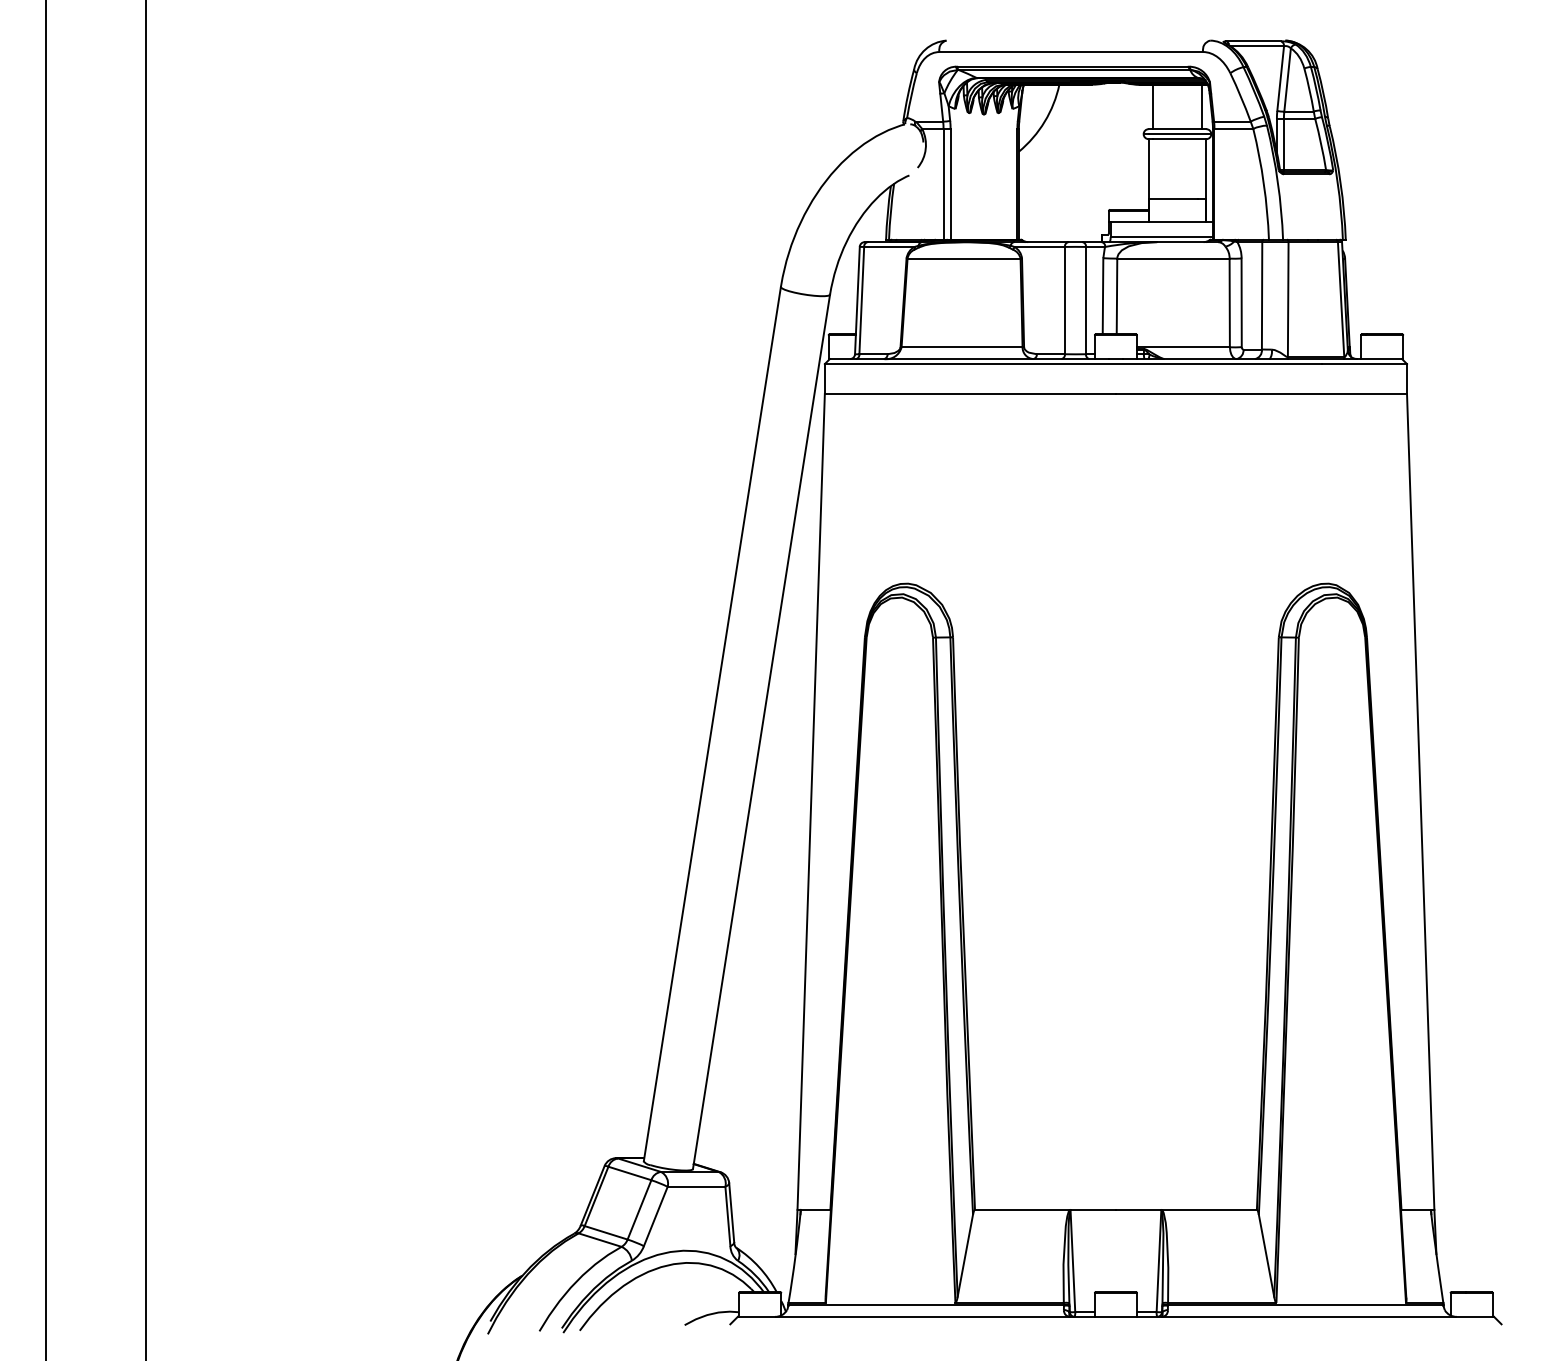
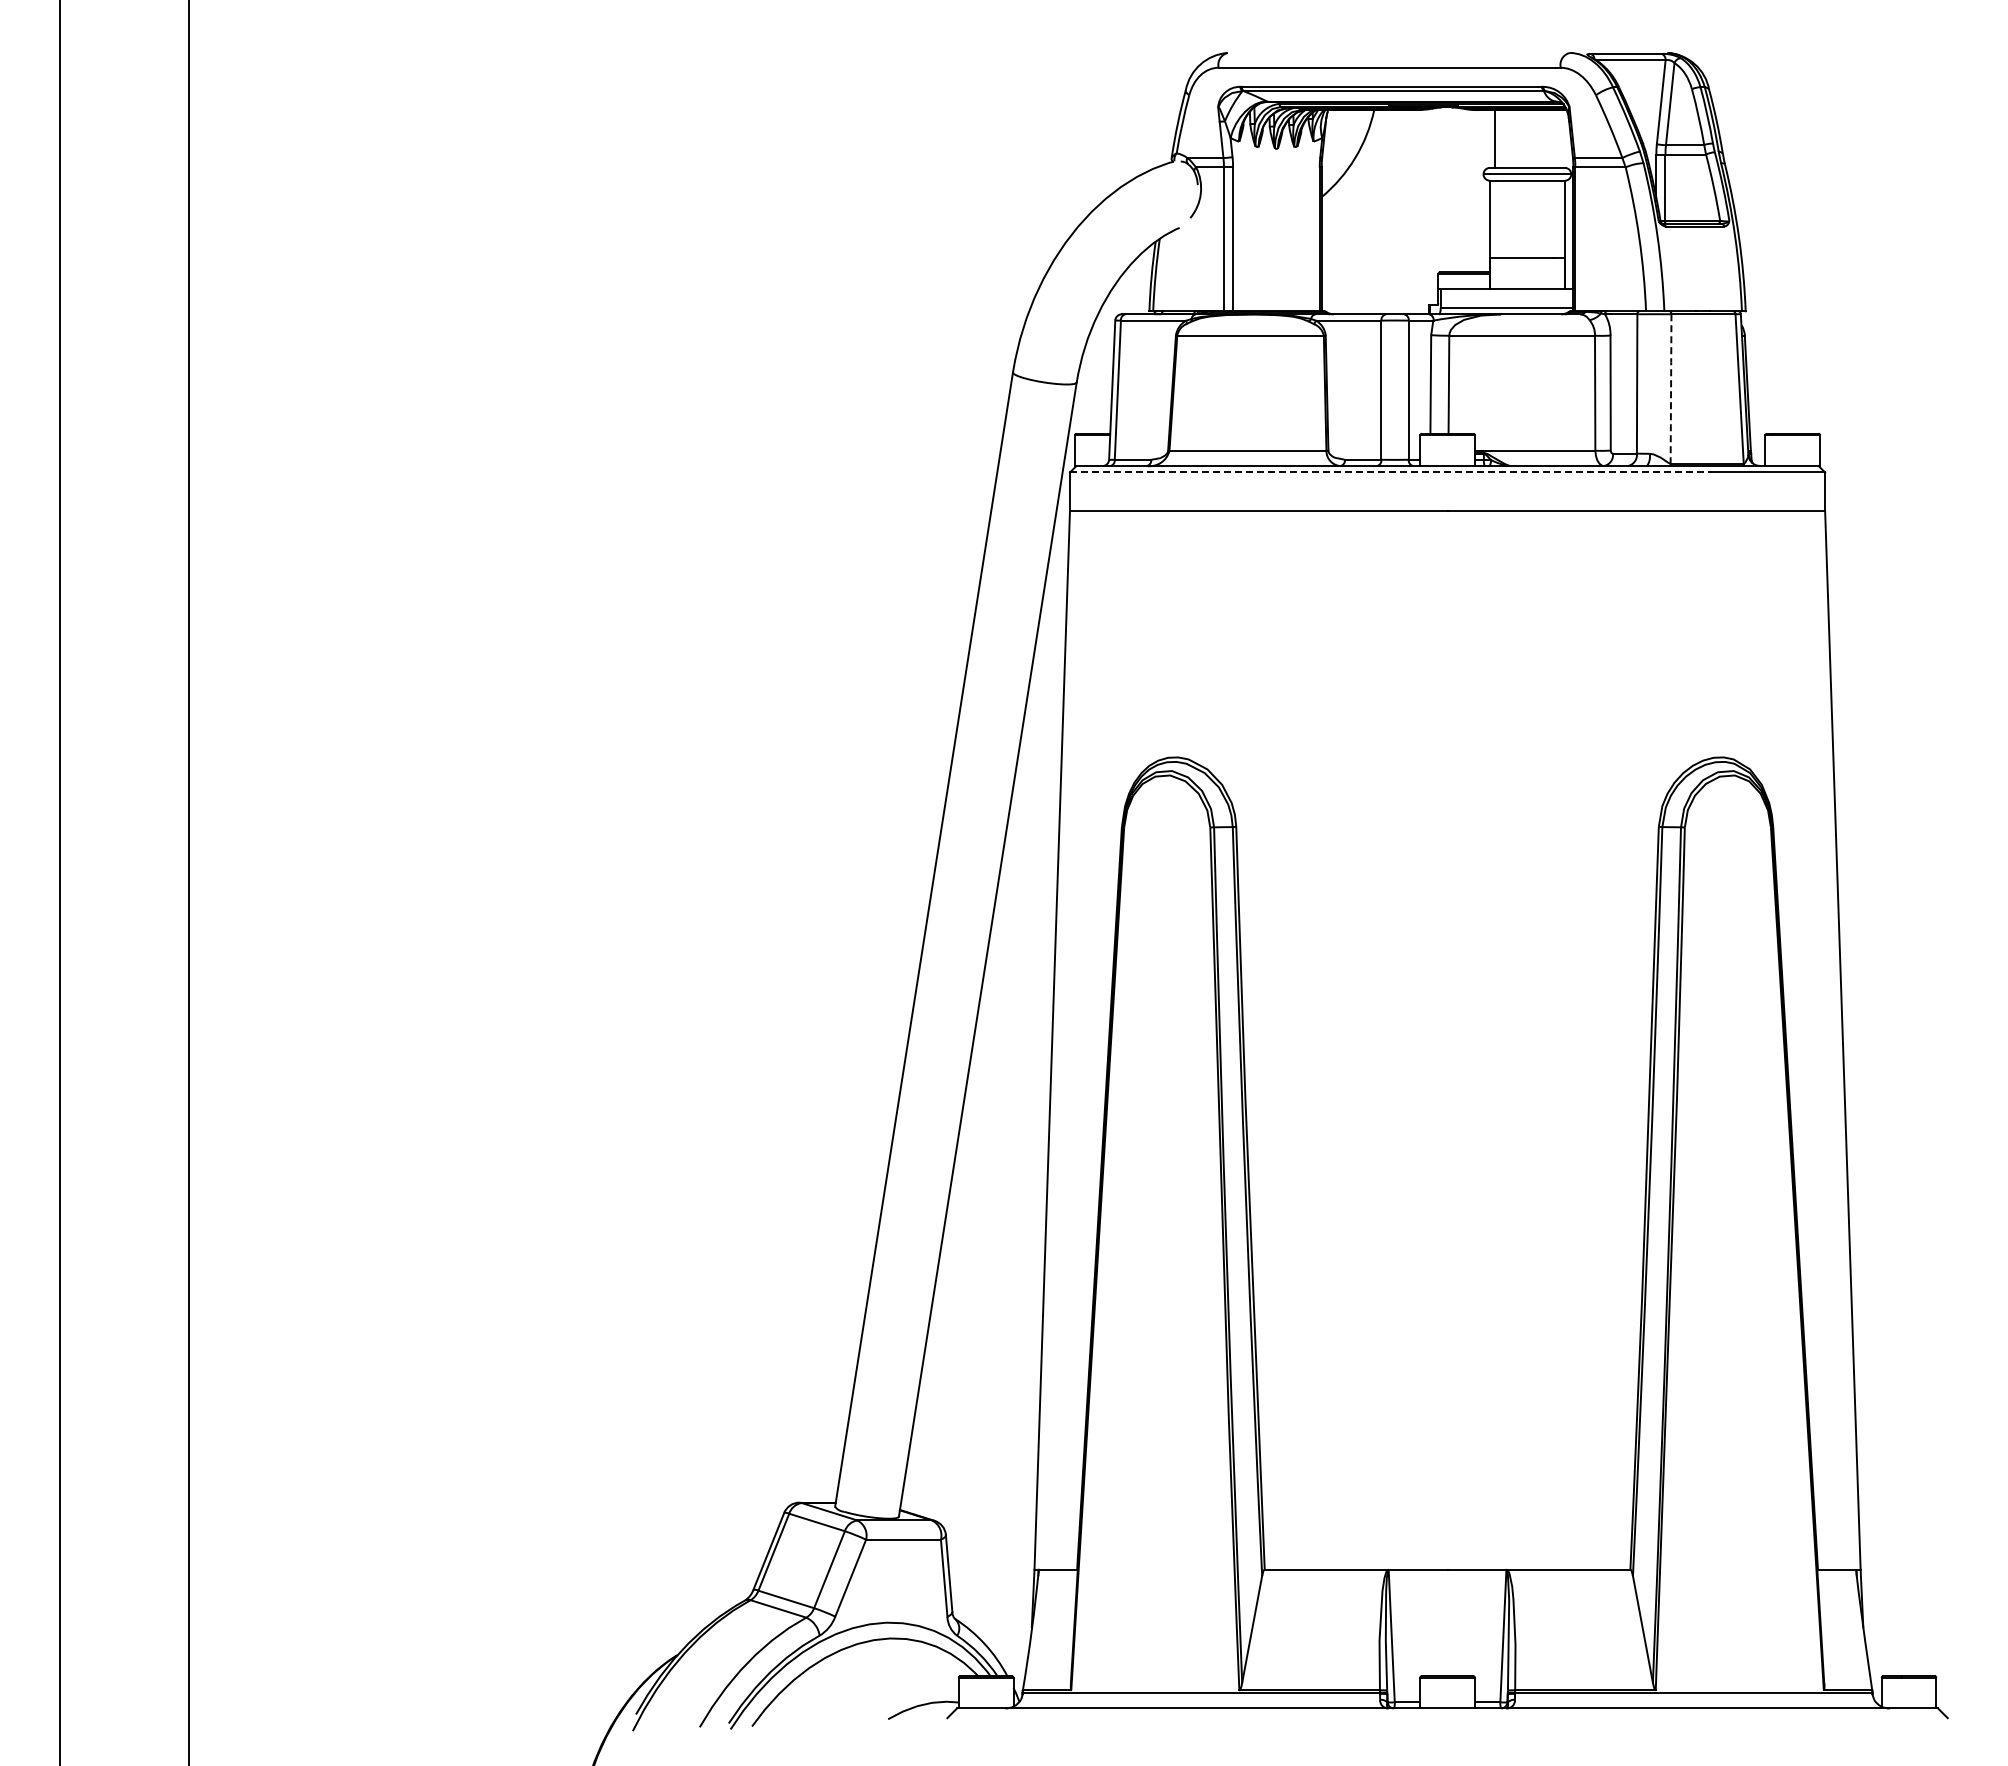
line: (1202, 106) -> (1559, 138), removed
line: (1288, 299) -> (1671, 388), solid -> dashed
line: (1073, 364) -> (1392, 472), solid -> dashed

